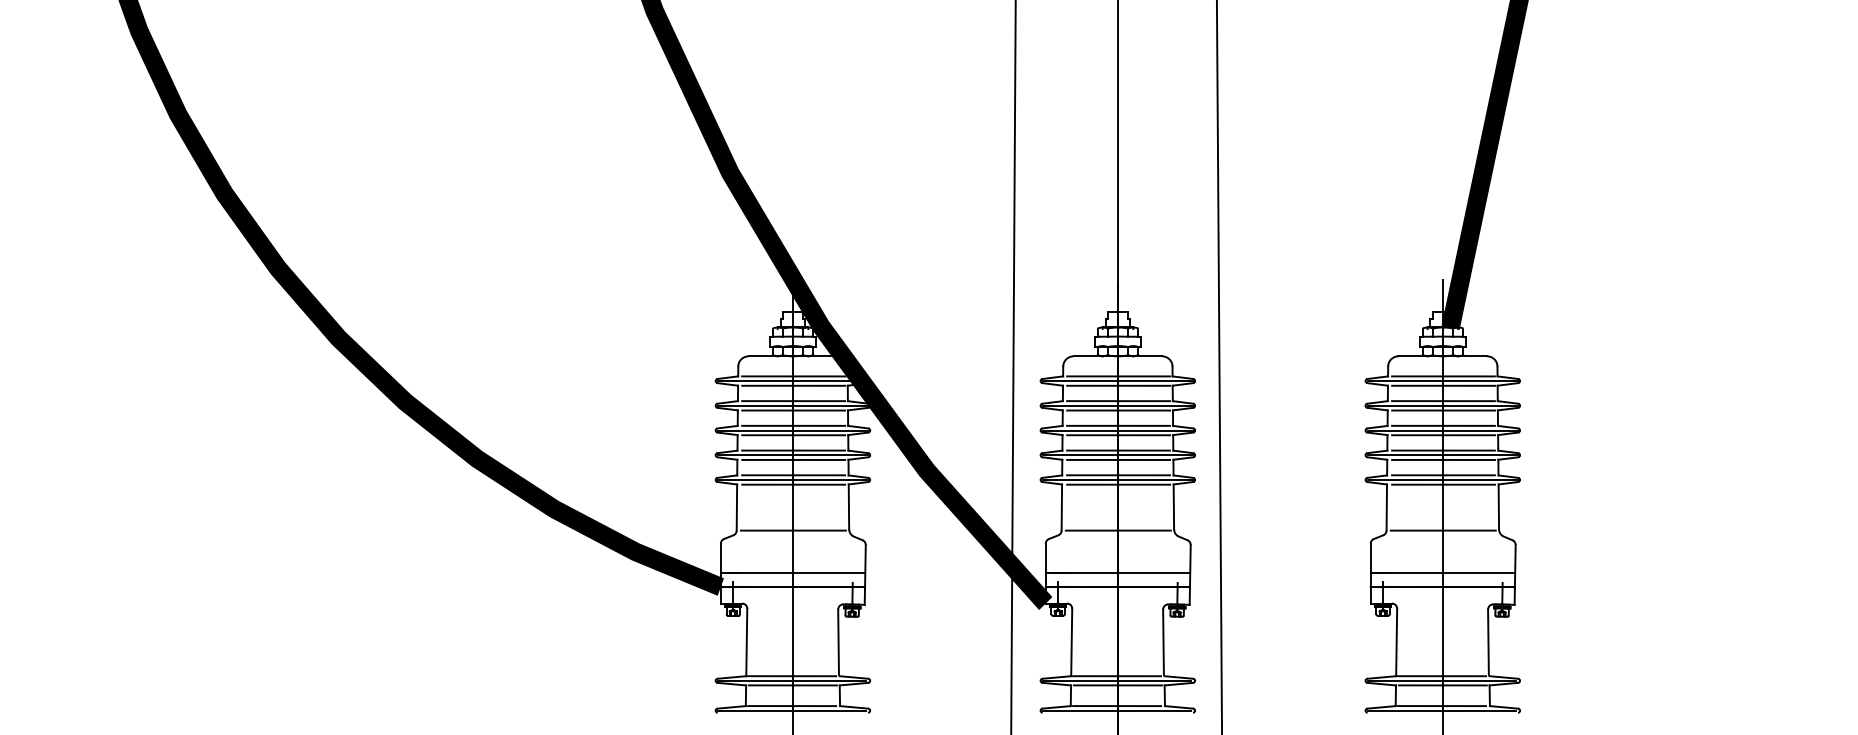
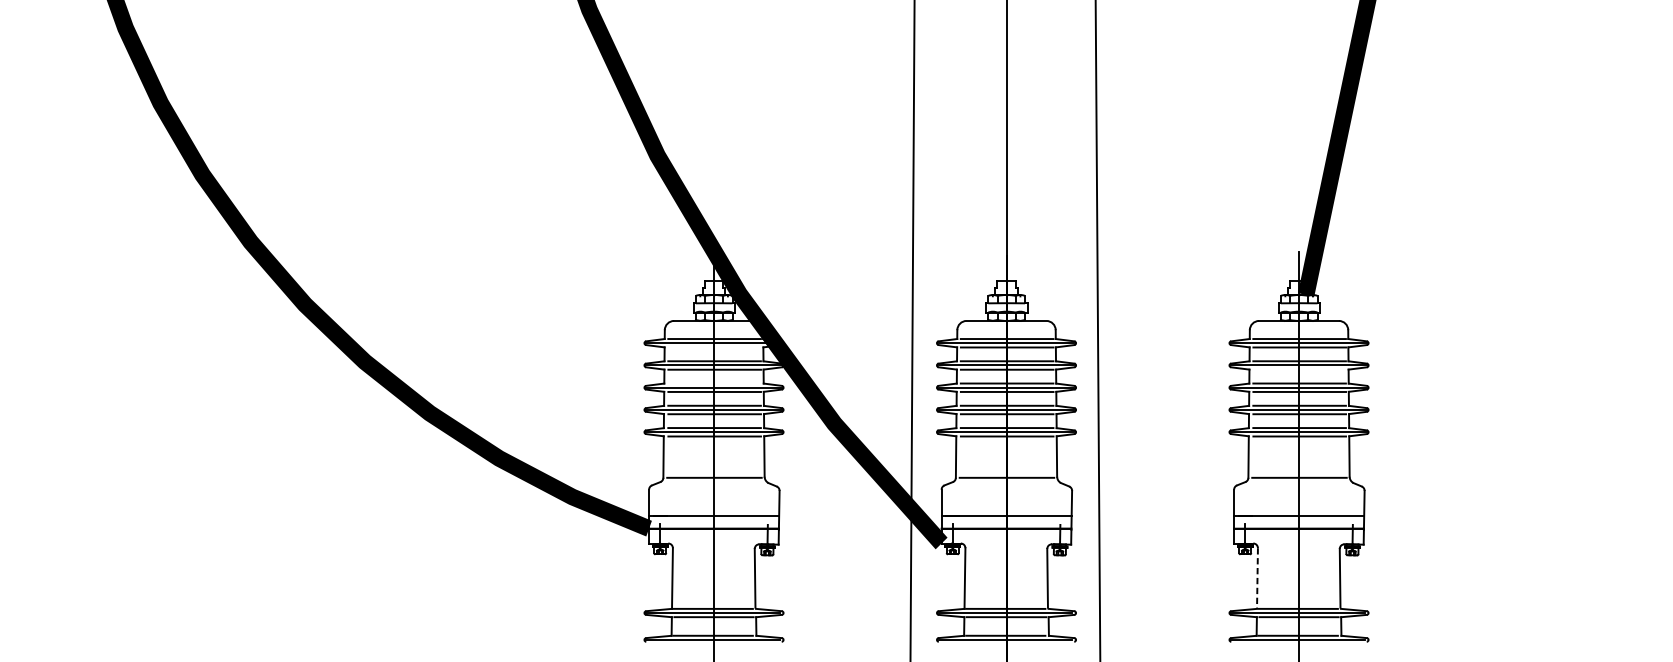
line: (793, 385) -> (714, 347), removed
line: (1443, 410) -> (1299, 369), removed
line: (793, 425) -> (714, 383), removed
line: (1396, 642) -> (1257, 578), solid -> dashed

